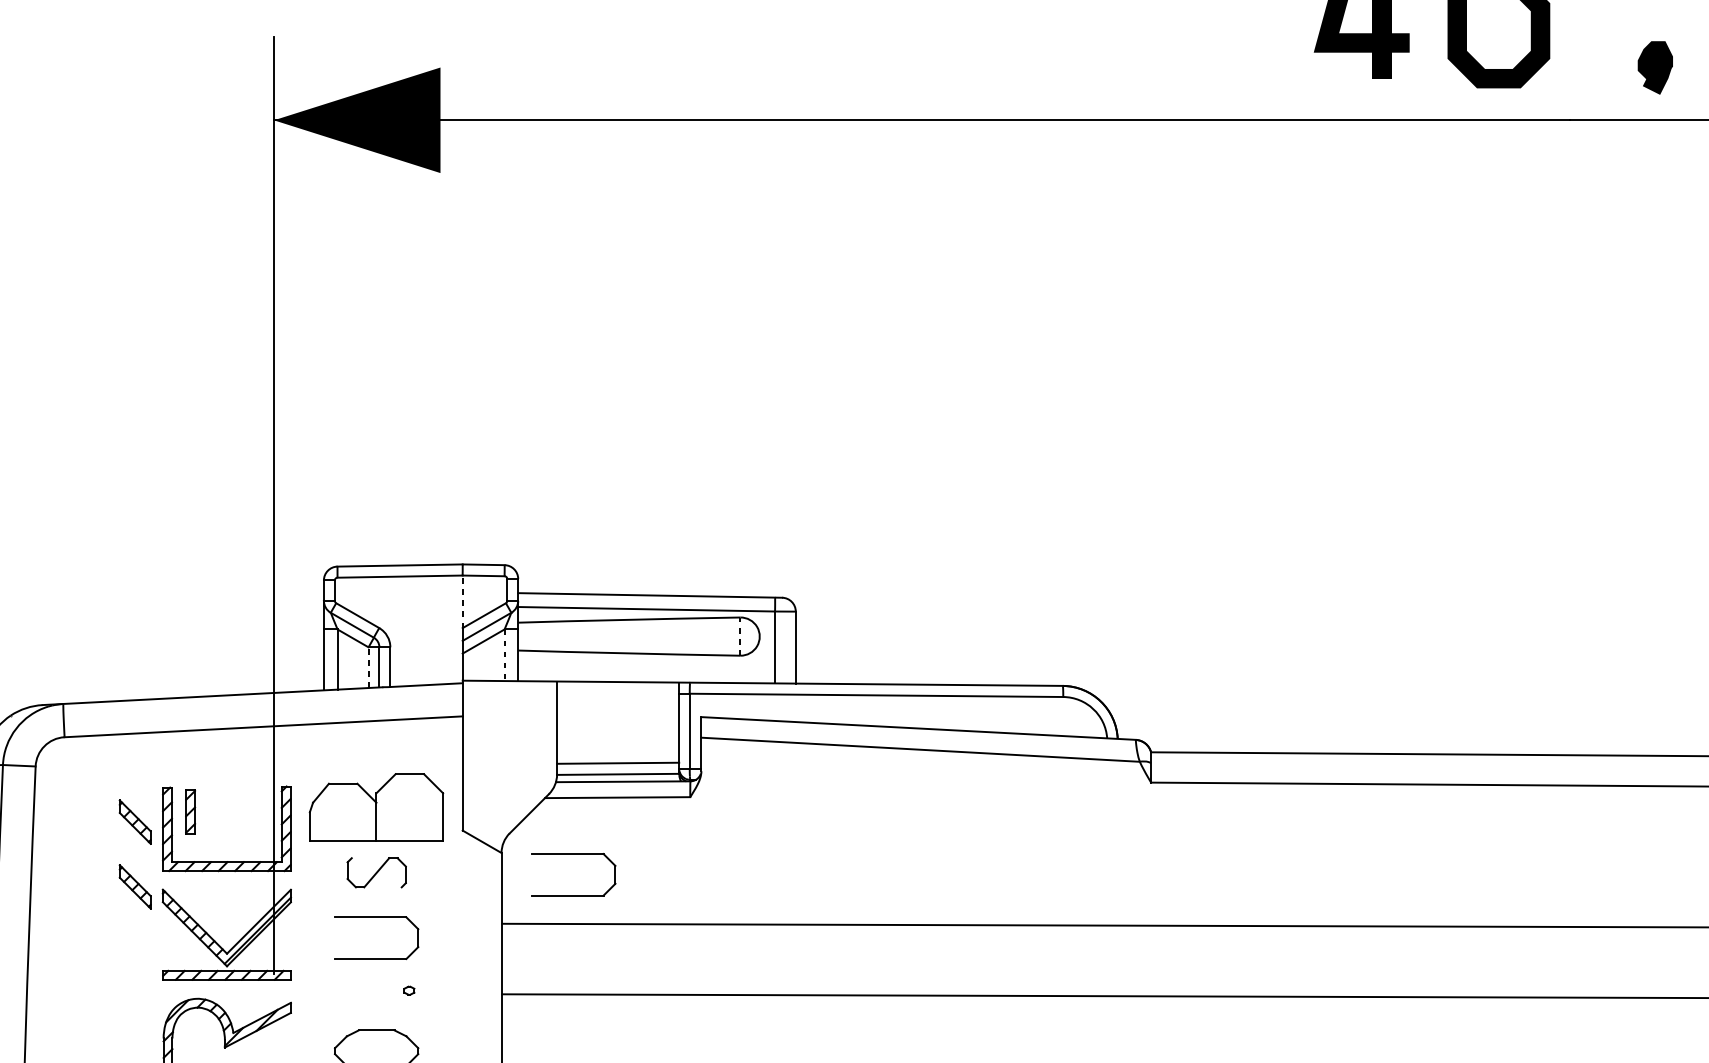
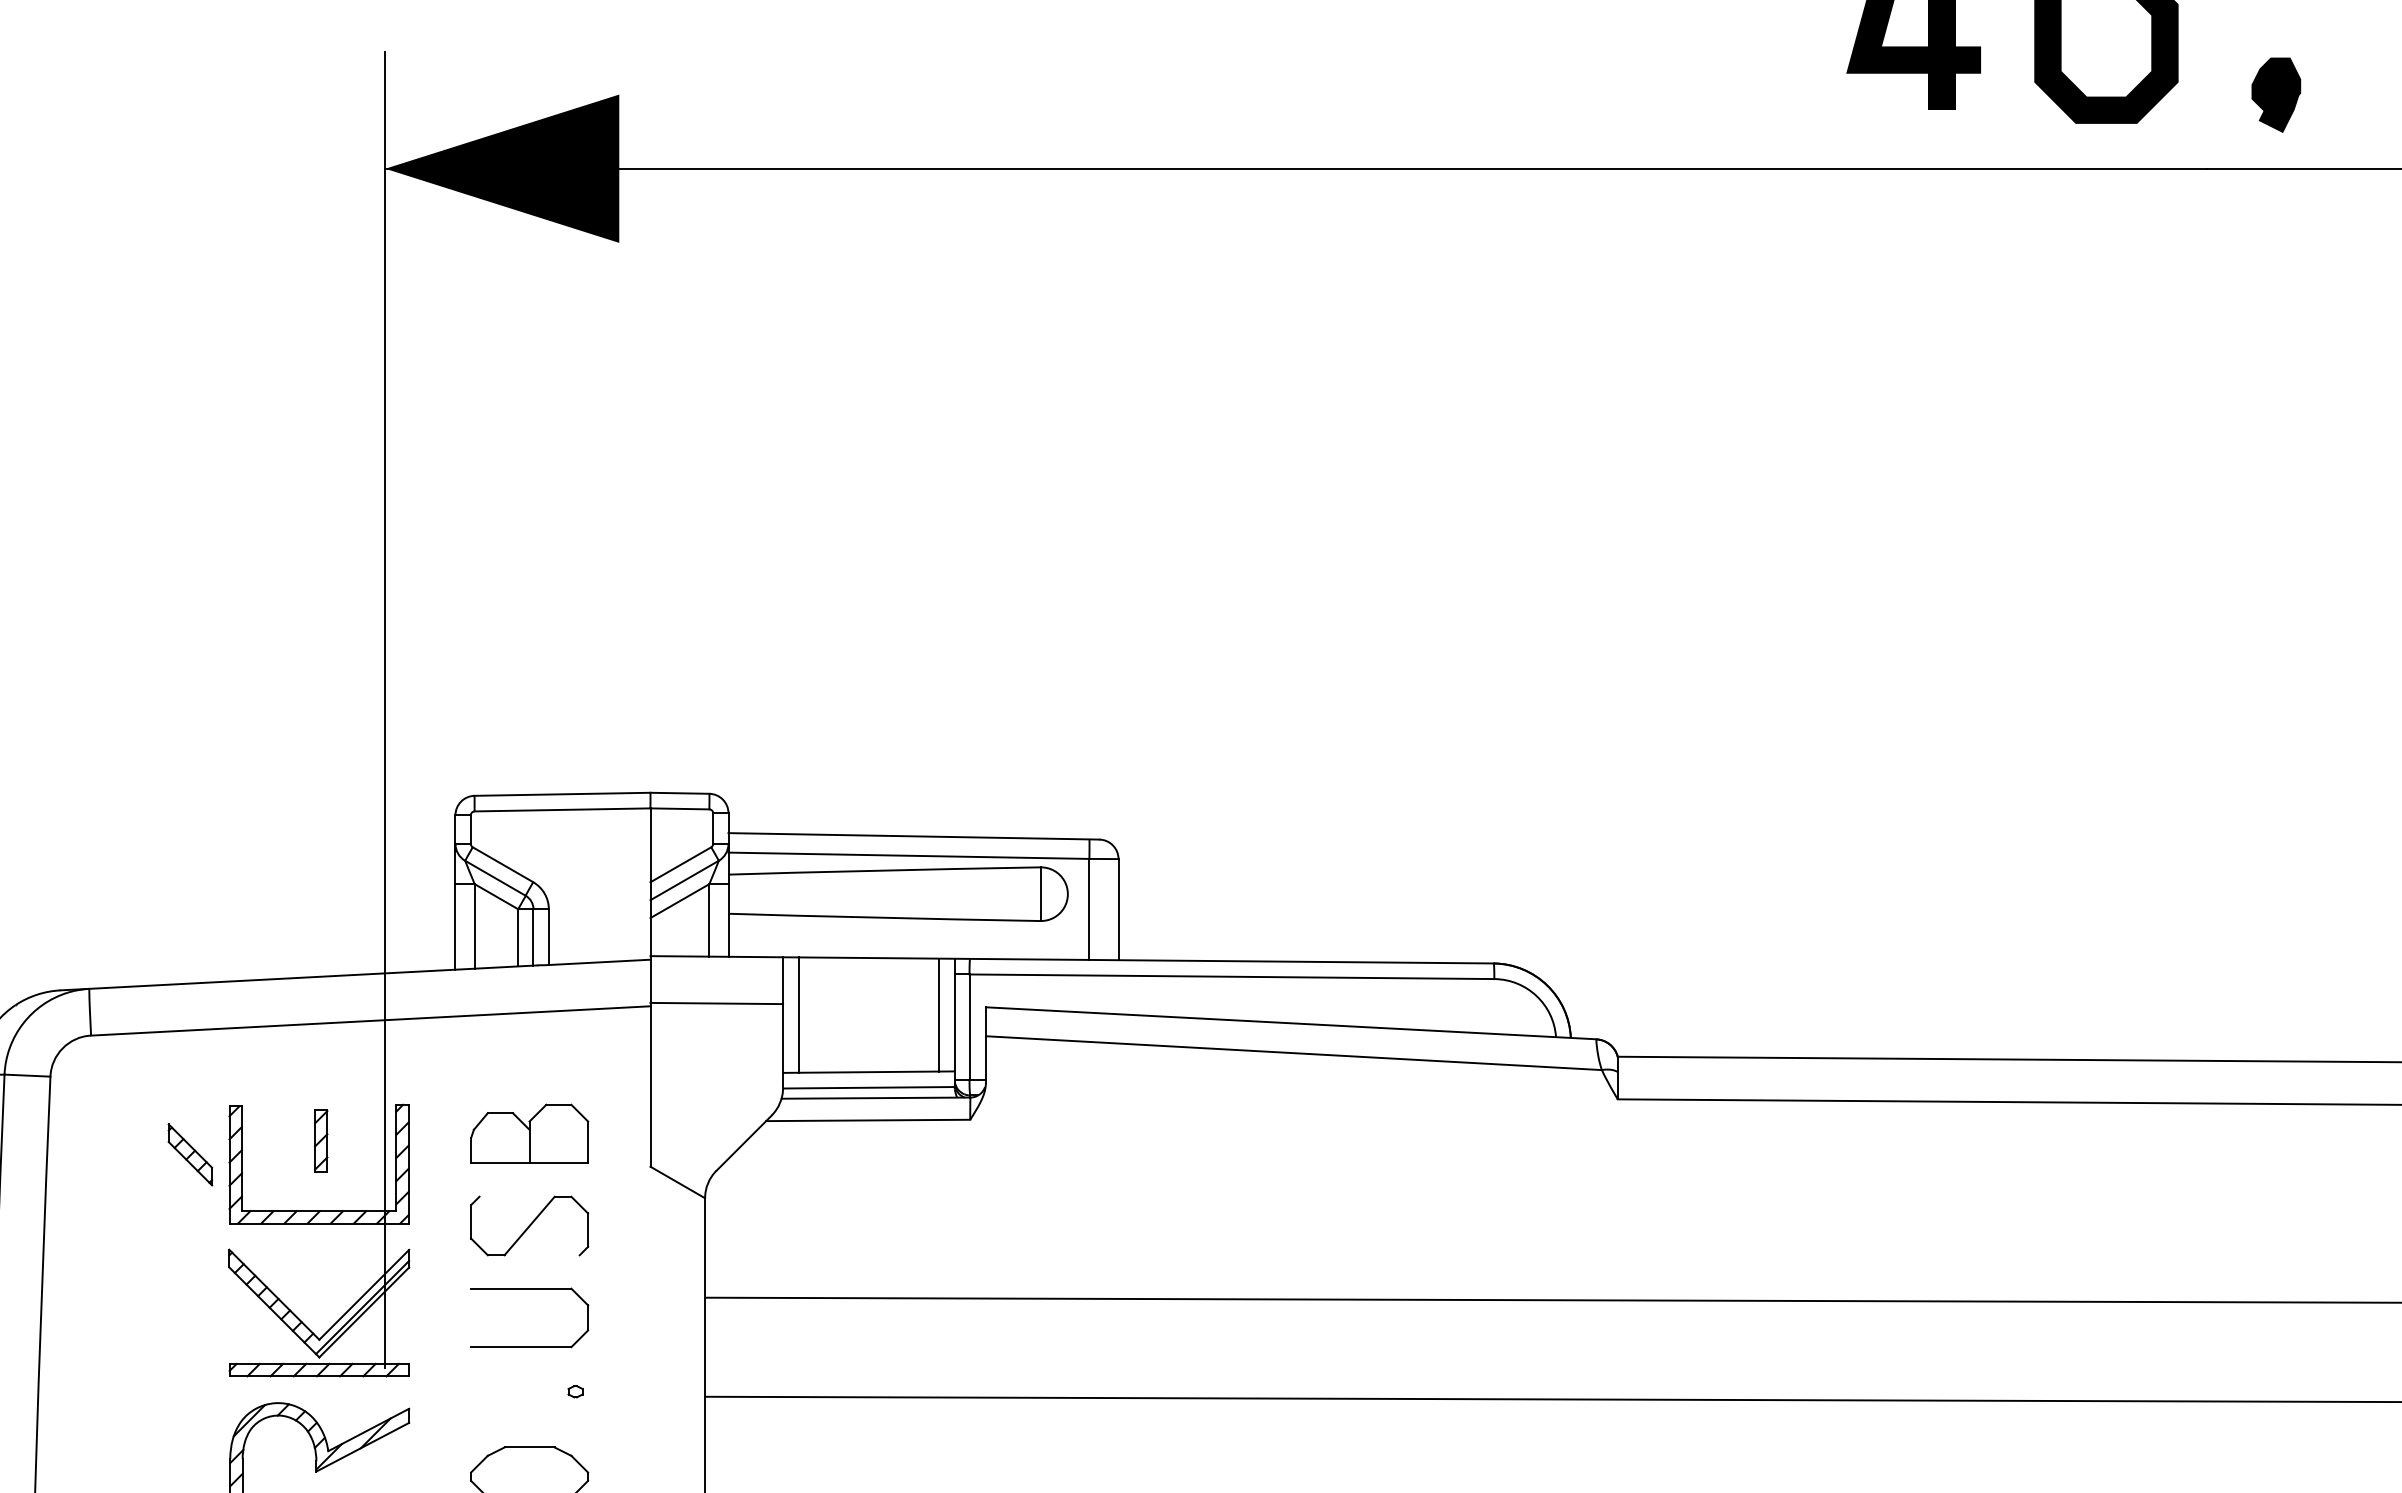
part: (1655, 67) -> (2276, 94), moved
line: (462, 601) -> (650, 845), dashed -> solid
line: (740, 636) -> (1040, 894), dashed -> solid
line: (504, 655) -> (709, 920), dashed -> solid
line: (368, 667) -> (518, 937), dashed -> solid
line: (509, 714) -> (716, 1003), added
line: (568, 722) -> (798, 1014), added
line: (668, 722) -> (939, 1014), added
part: (376, 806) -> (529, 1133), size x0.62
part: (190, 811) -> (320, 1140), moved
part: (573, 854) -> (806, 1200), removed
part: (376, 872) -> (529, 1225), size x1.43
part: (135, 886) -> (190, 1245), removed

